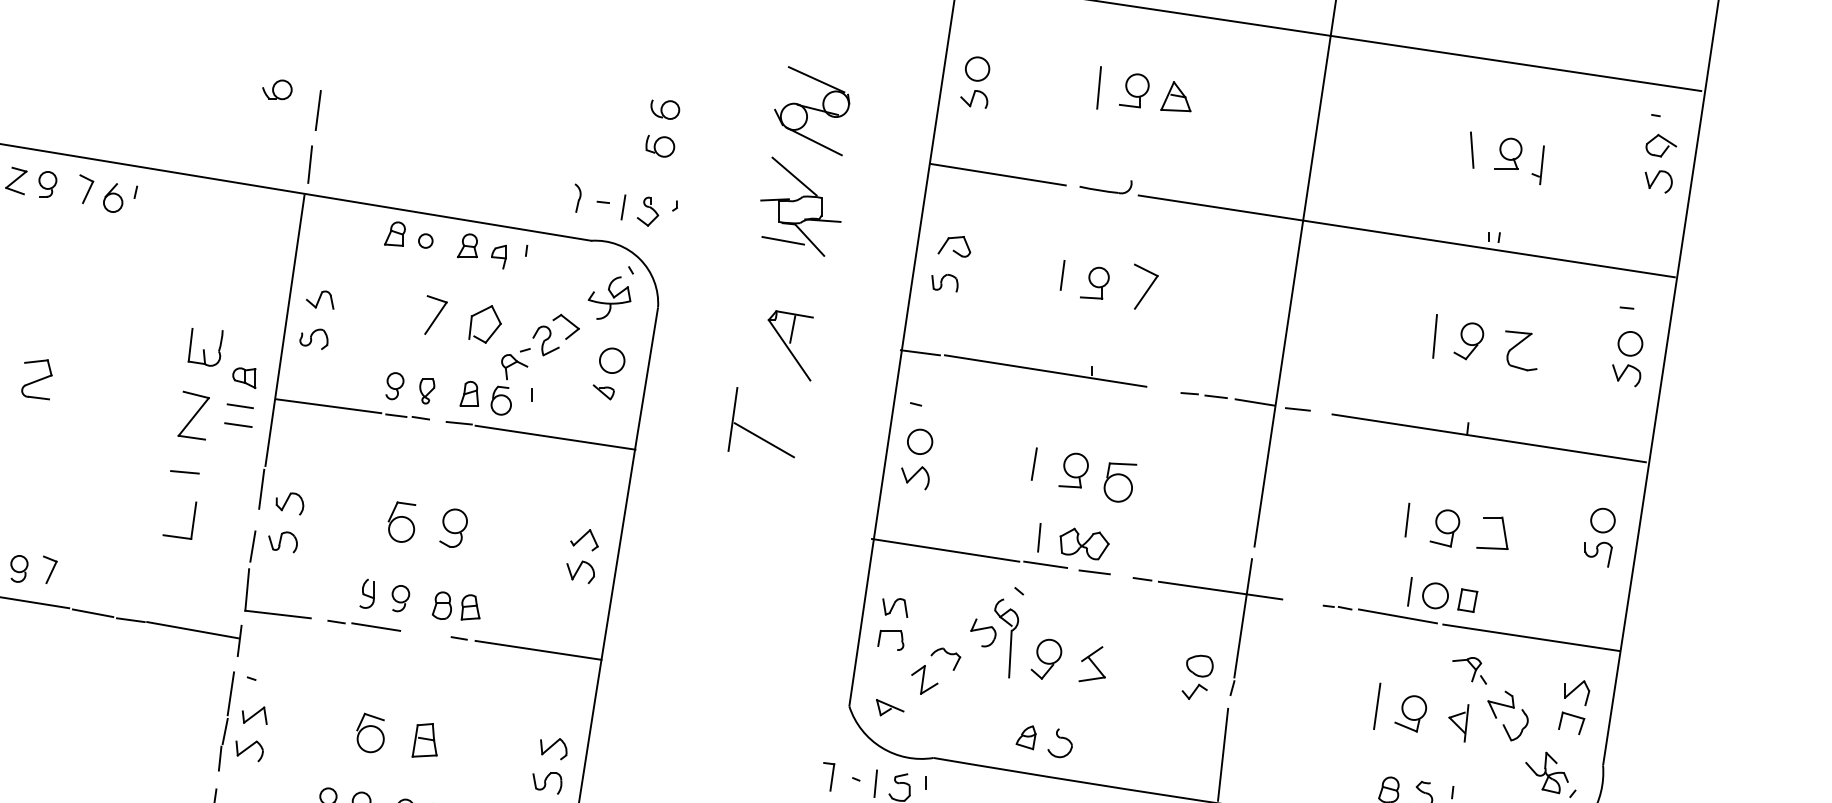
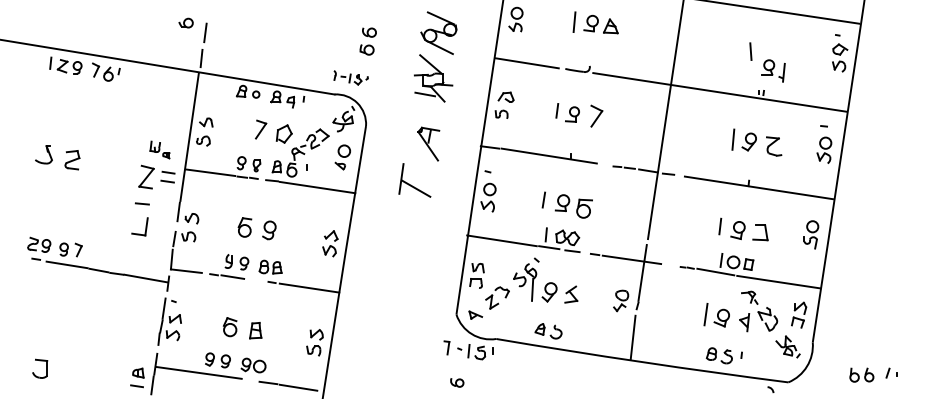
part: (1519, 160) -> (773, 70), moved
part: (625, 204) -> (350, 77), size x0.7
part: (221, 357) -> (159, 149), size x0.6

